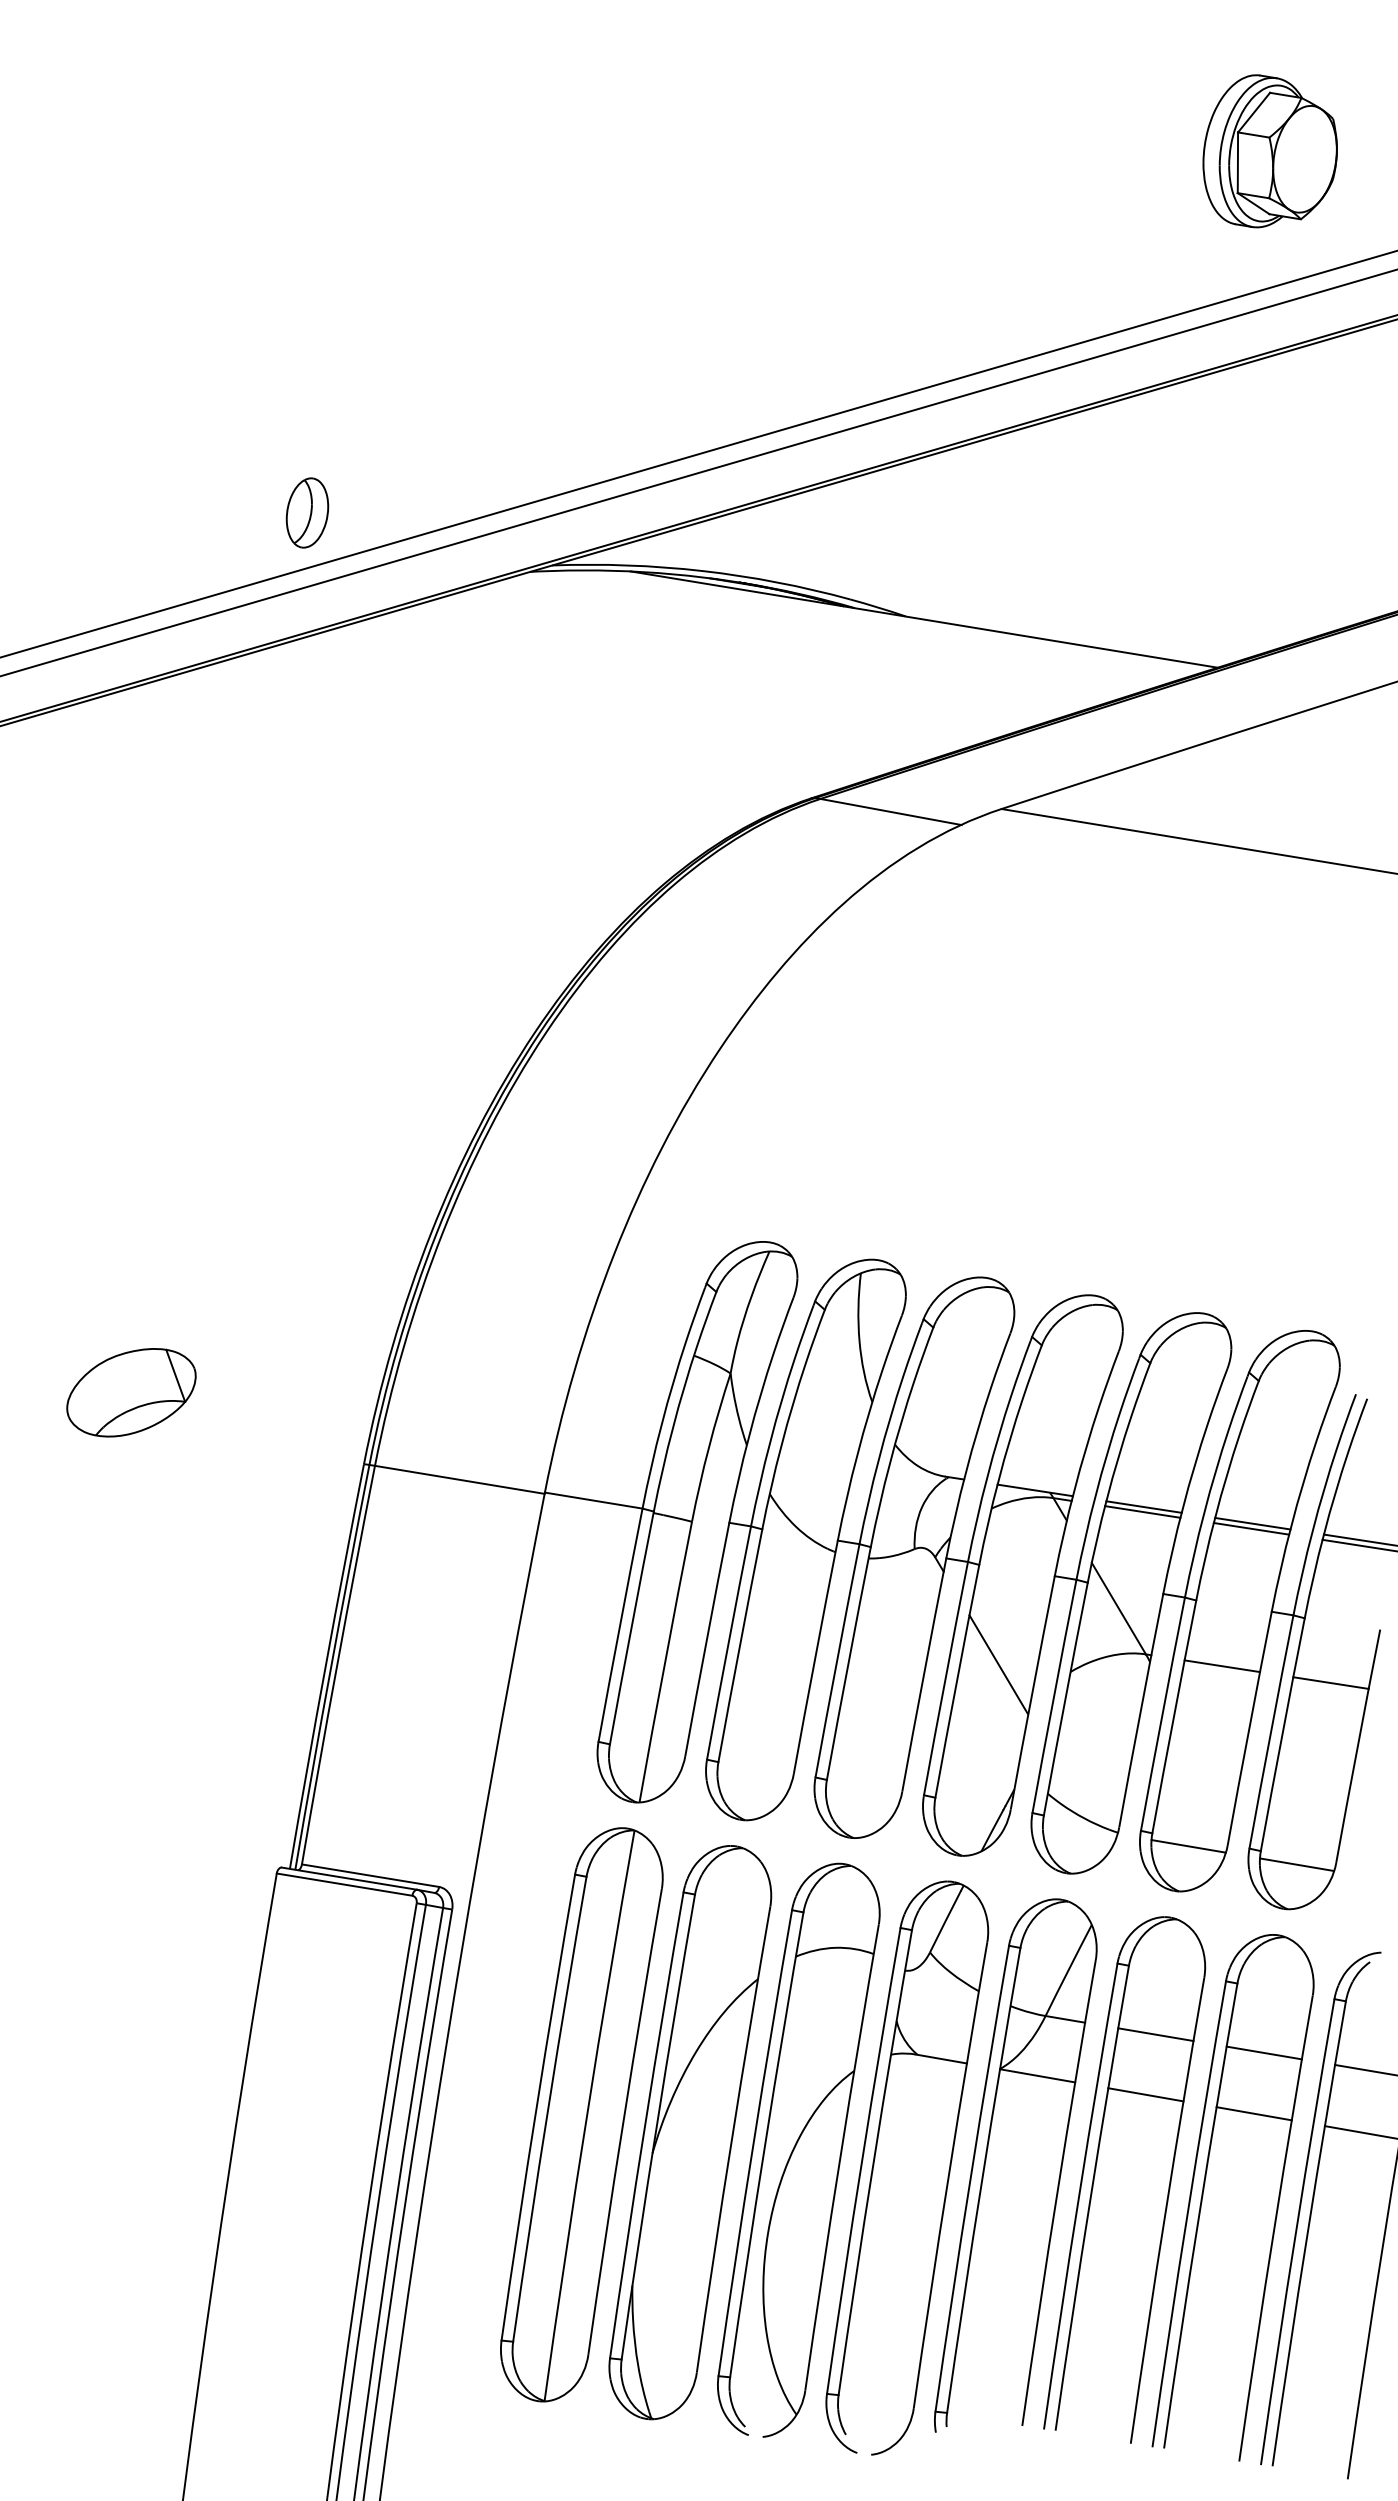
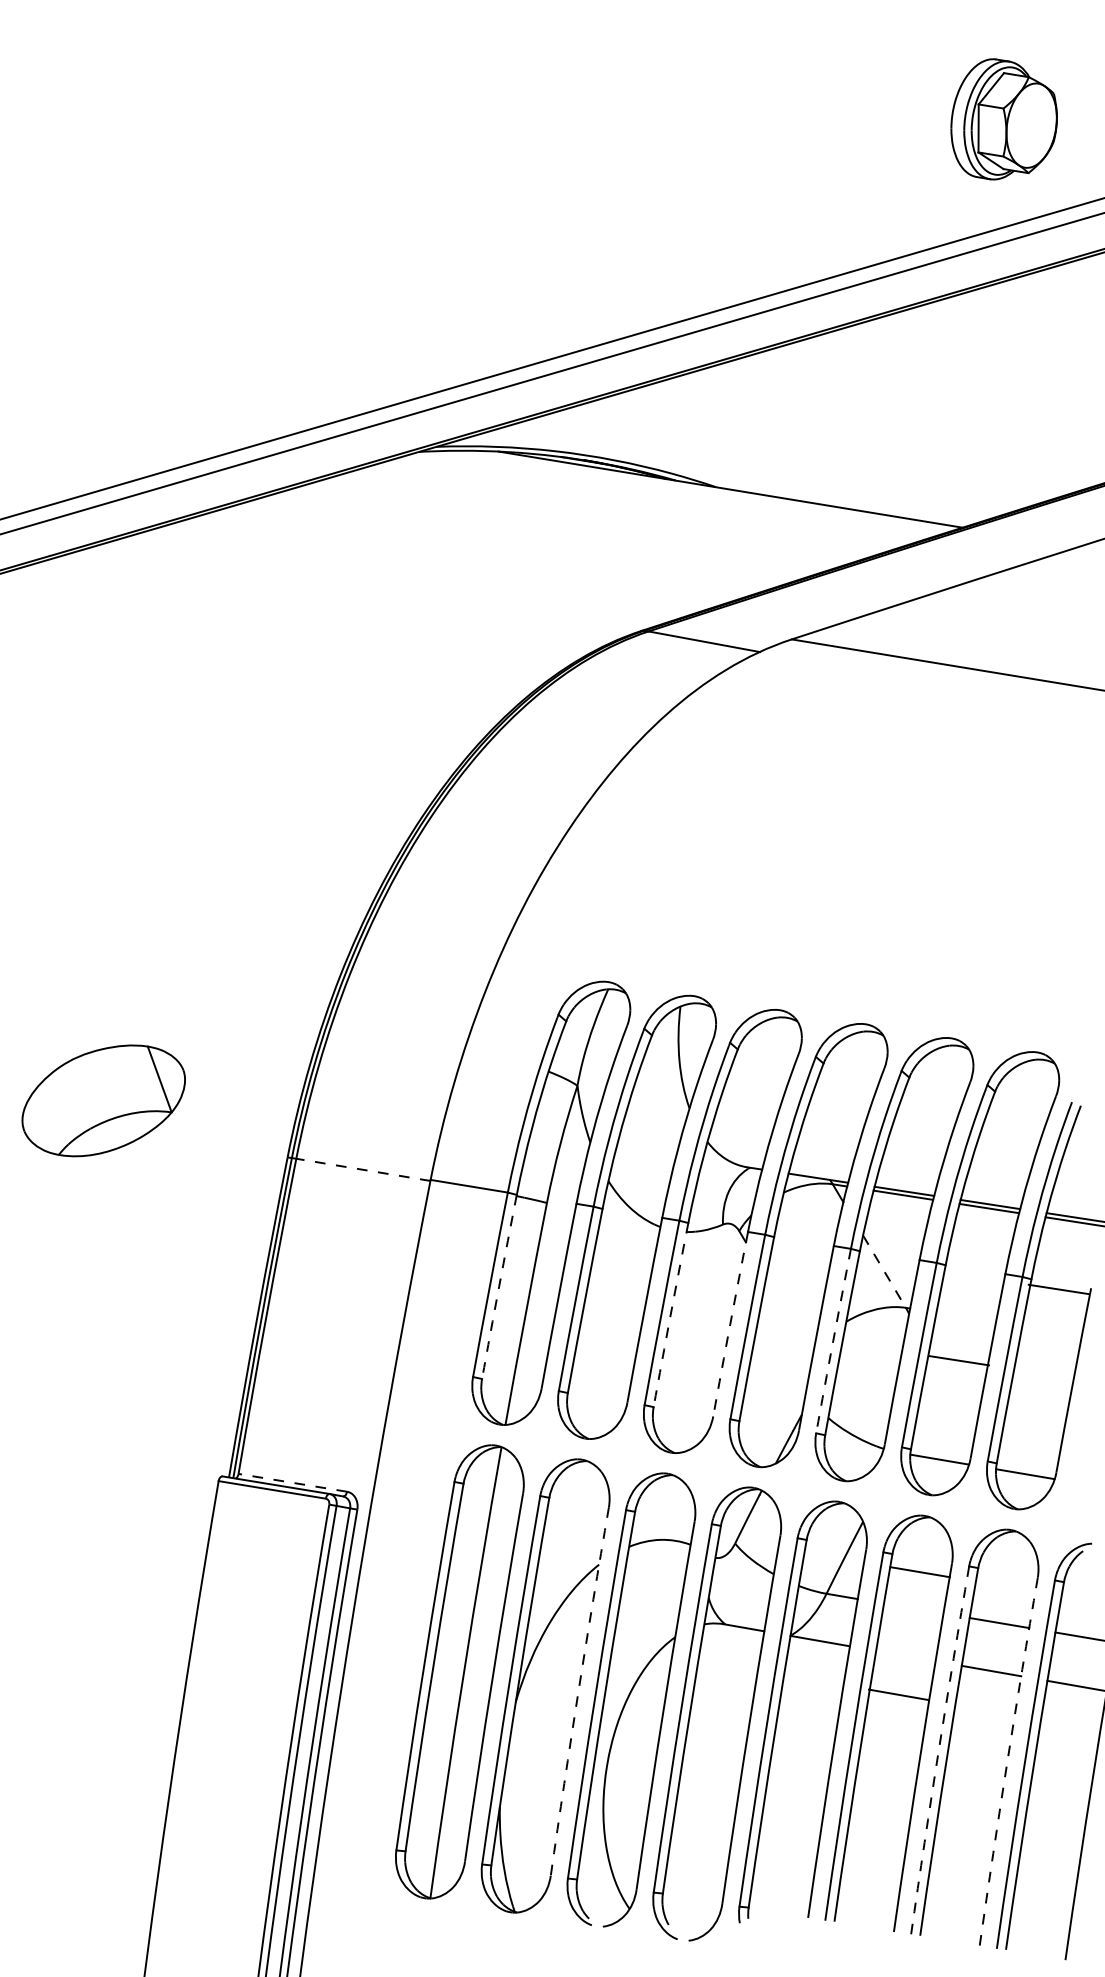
part: (307, 512) -> (242, 404), removed
part: (131, 1392) -> (103, 1100), size x1.6
line: (459, 1479) -> (363, 1169), solid -> dashed
line: (1119, 1609) -> (884, 1272), solid -> dashed
arc: (631, 1627) -> (499, 1286), solid -> dashed
arc: (848, 1663) -> (670, 1315), solid -> dashed
line: (998, 1664) -> (789, 1315), removed
line: (1222, 1666) -> (959, 1360), moved
arc: (923, 1674) -> (730, 1323), solid -> dashed
line: (1330, 1682) -> (1058, 1288), moved
arc: (1054, 1696) -> (833, 1341), solid -> dashed
line: (370, 1875) -> (292, 1482), solid -> dashed
line: (1155, 2034) -> (919, 1572), moved
line: (1145, 2094) -> (898, 1694), moved
arc: (731, 2139) -> (578, 1691), solid -> dashed
arc: (1187, 2214) -> (938, 1750), solid -> dashed
arc: (1274, 2228) -> (1007, 1761), solid -> dashed

